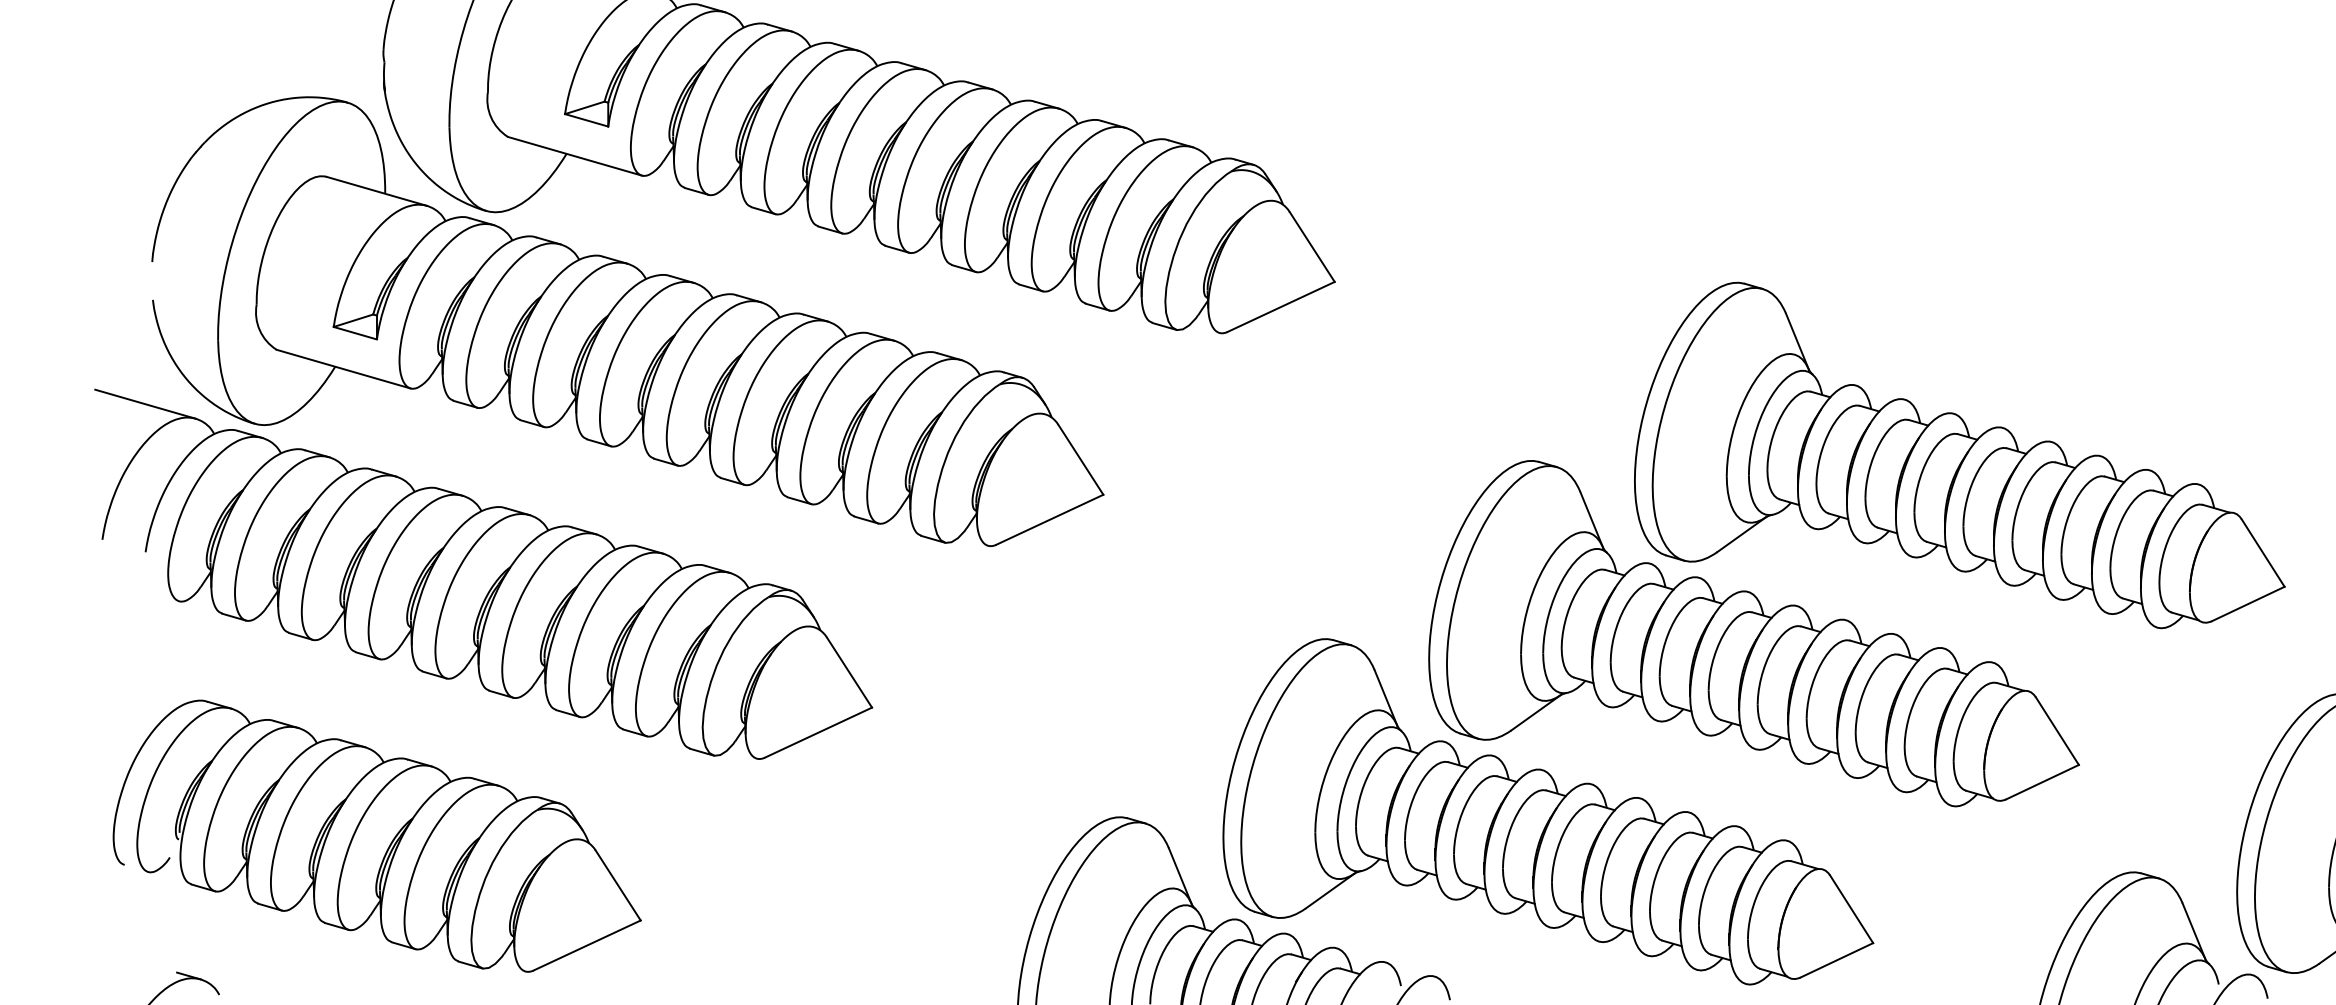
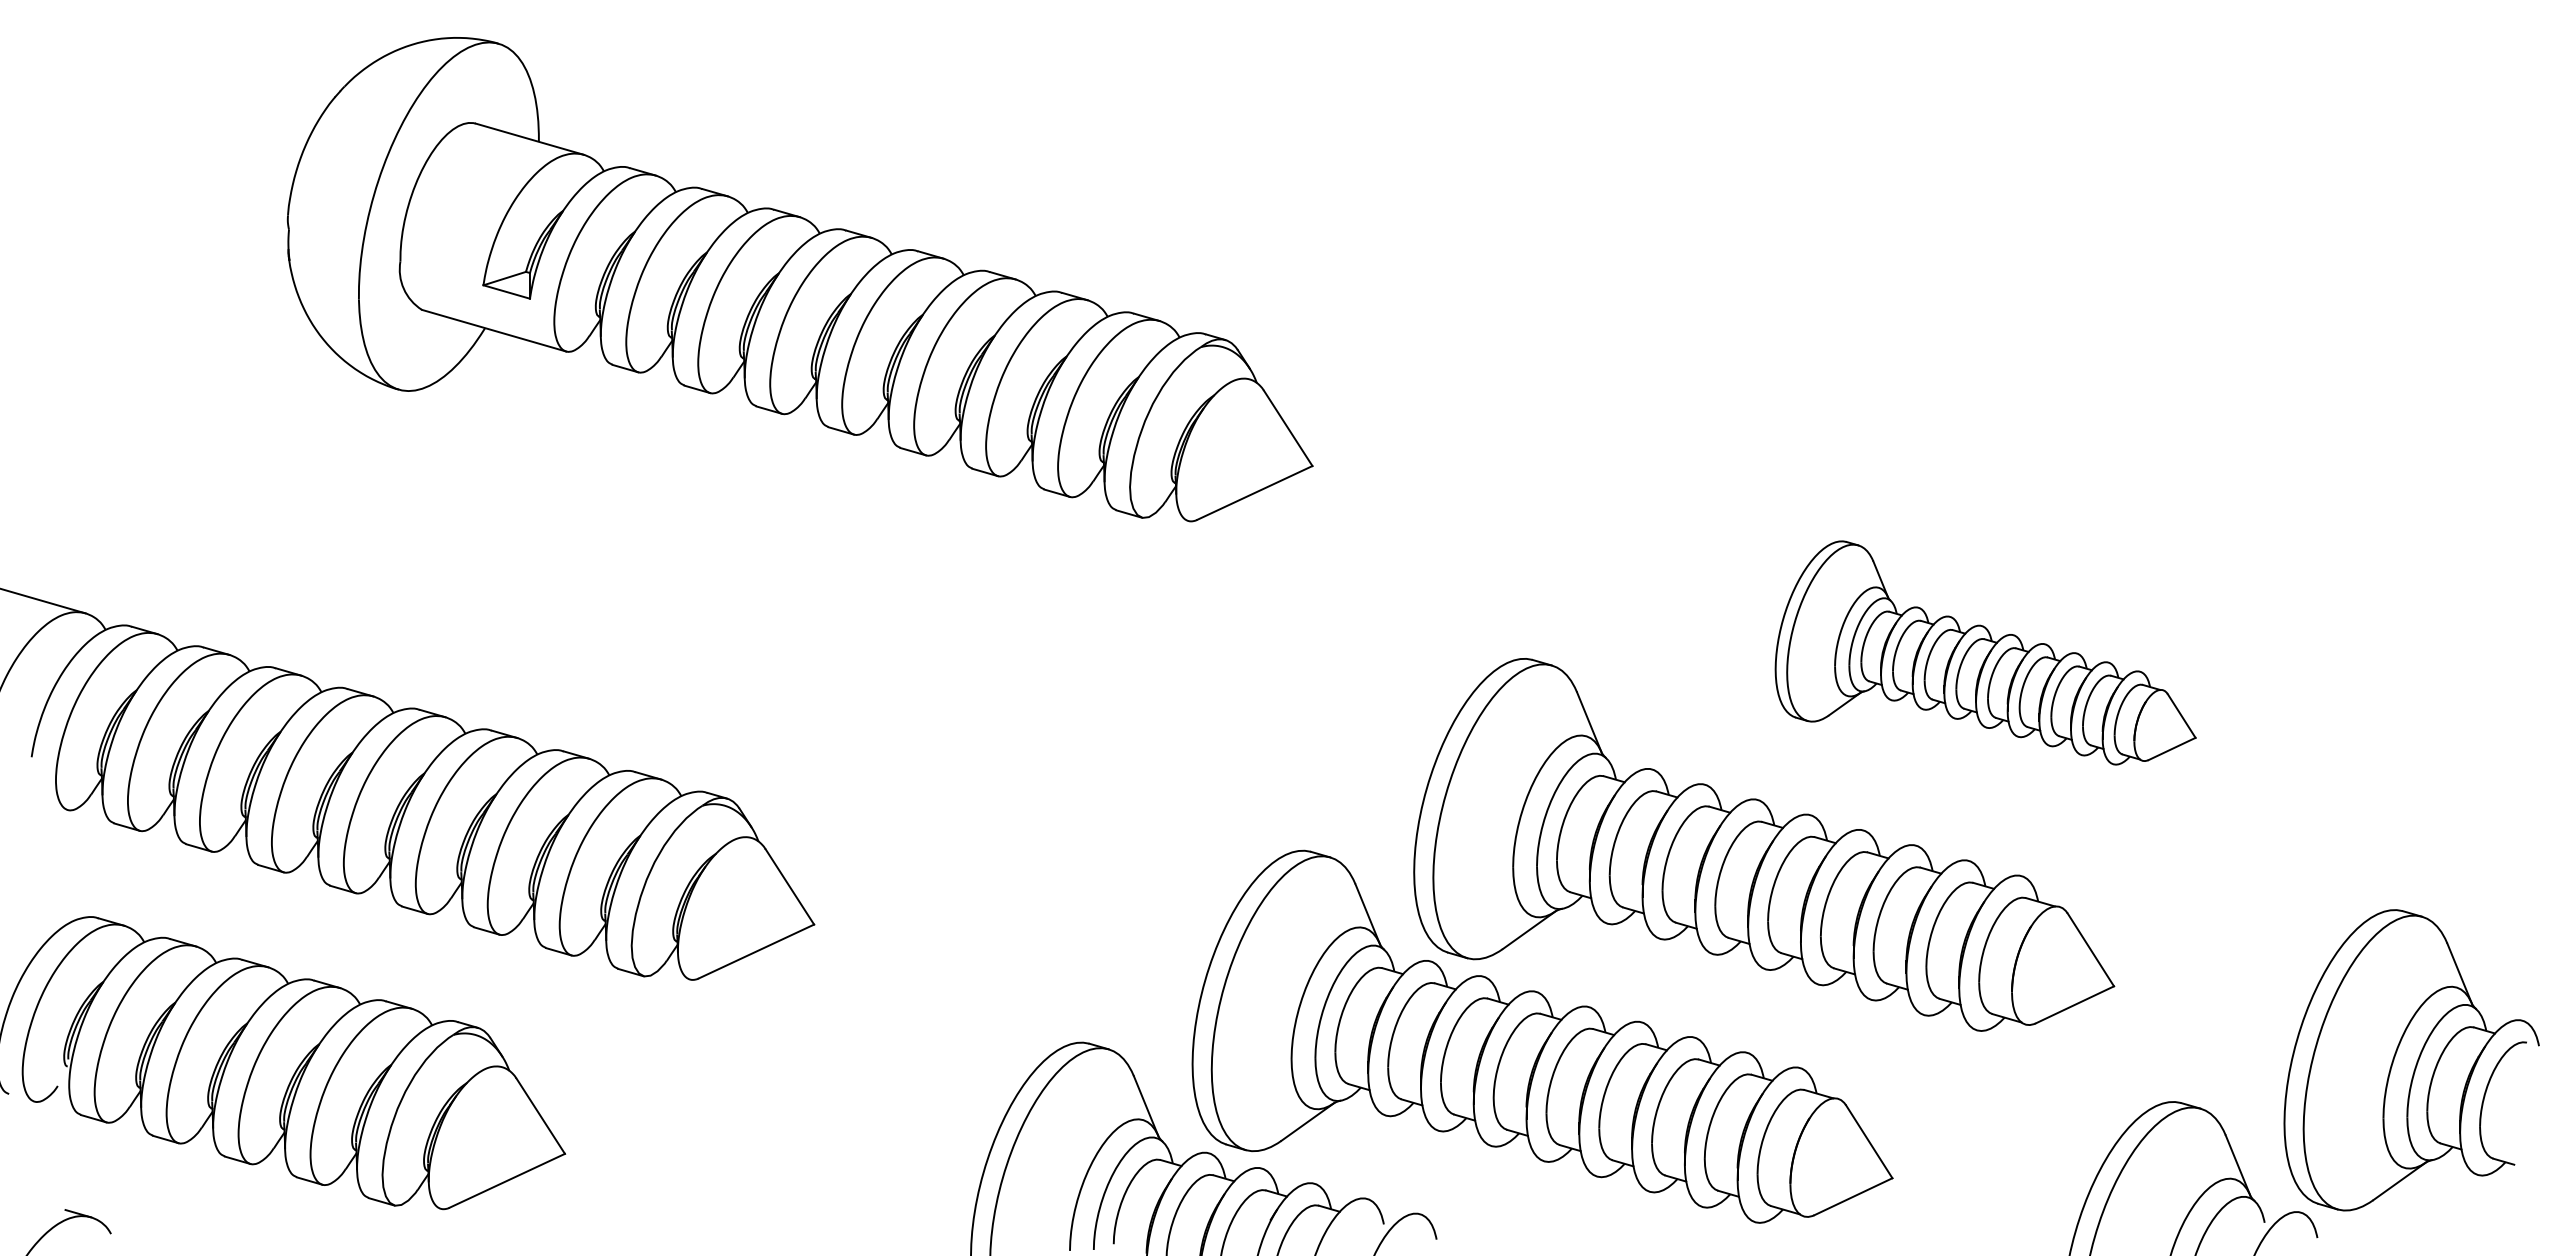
part: (628, 321) -> (551, 508), removed
part: (1959, 455) -> (1985, 652), size x0.6

